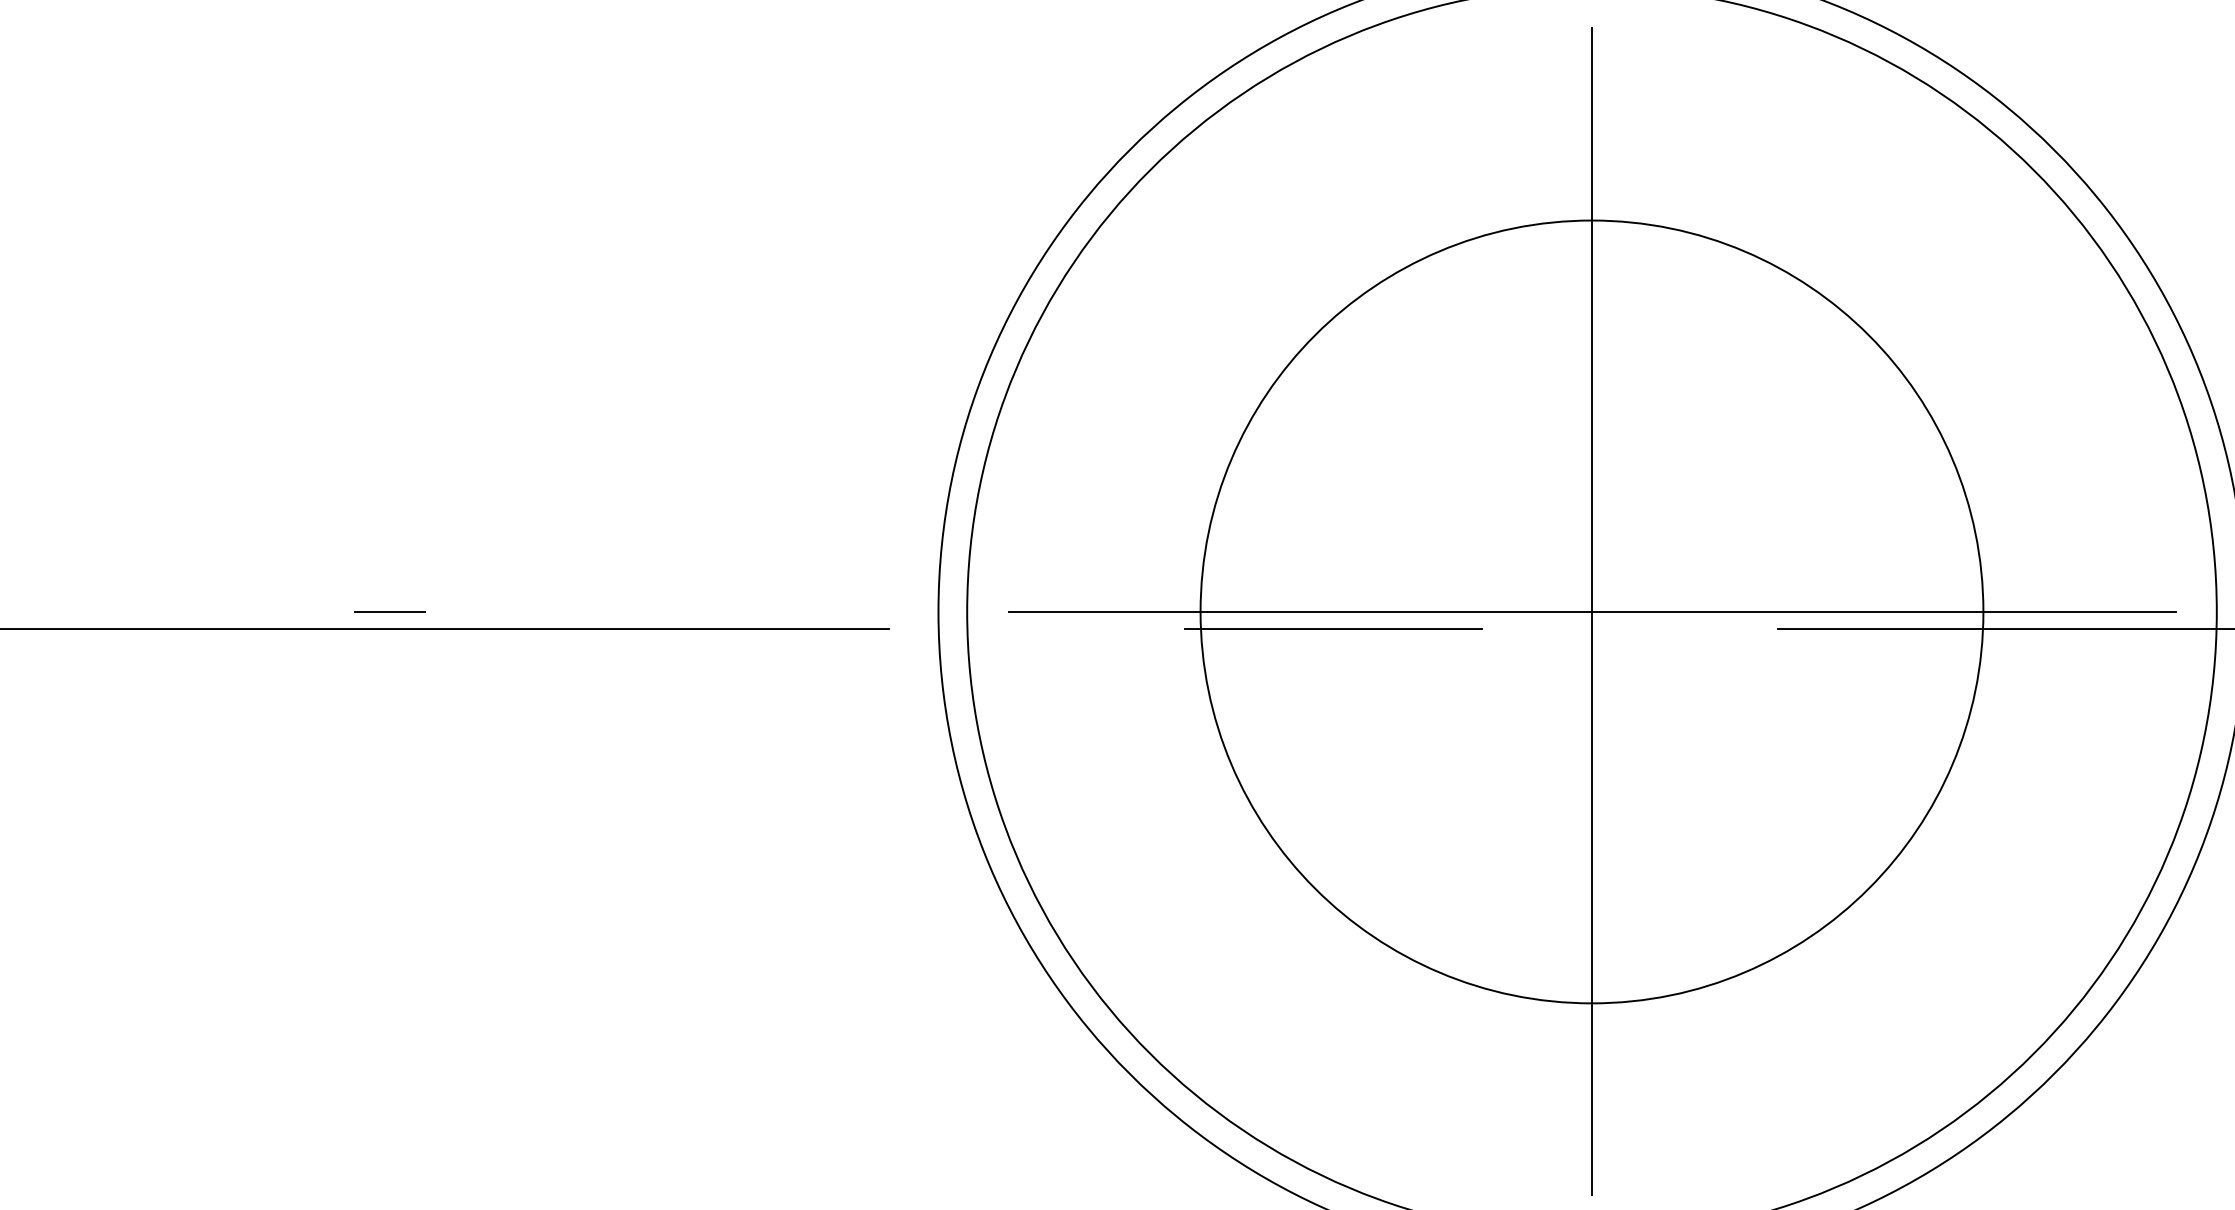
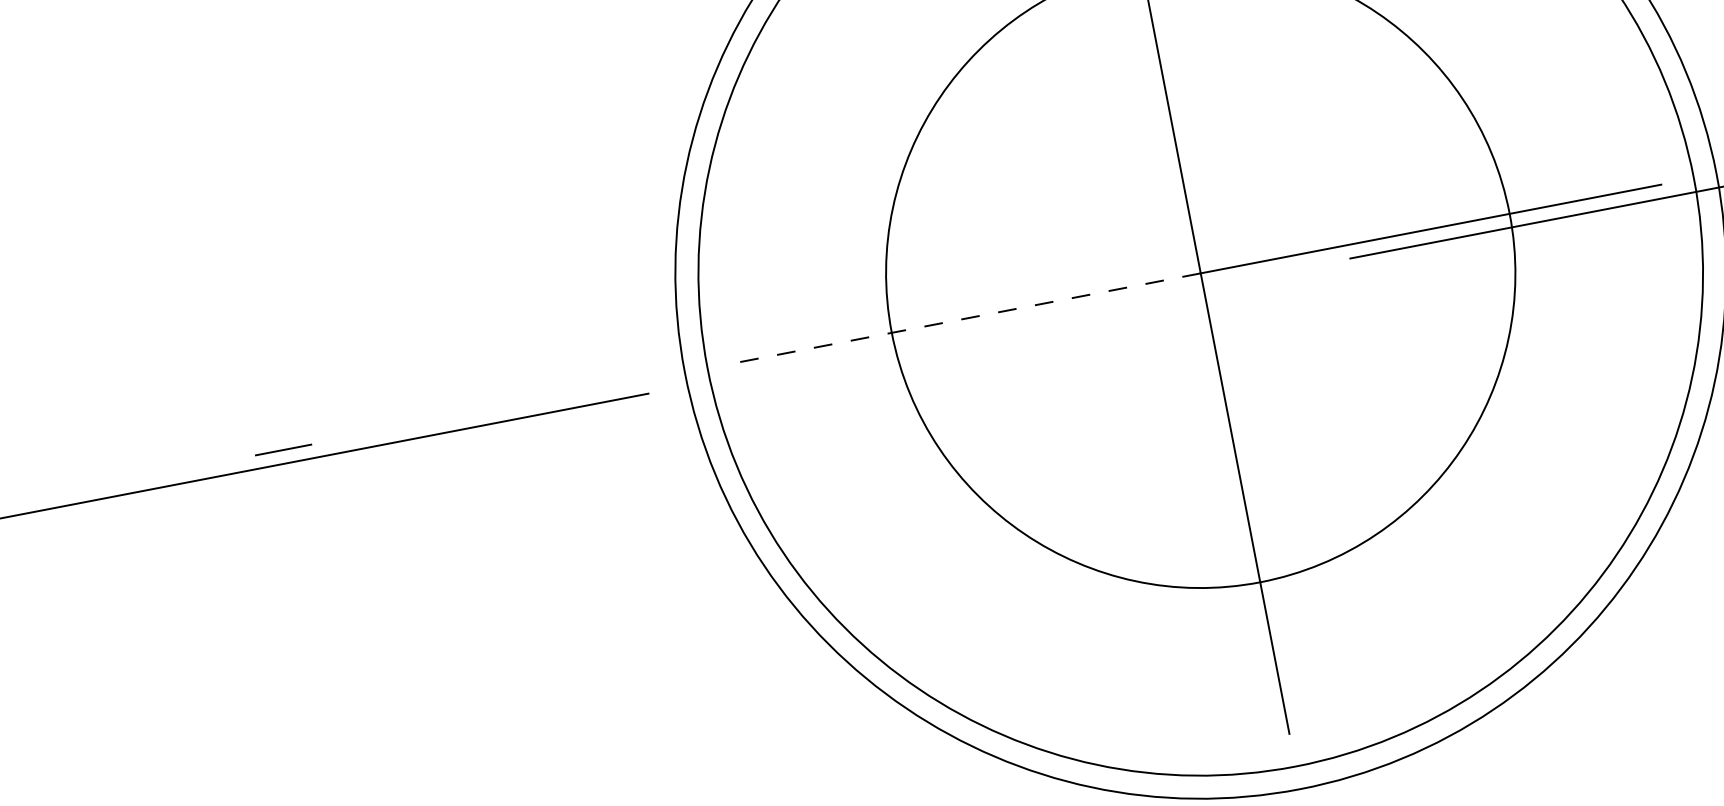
line: (389, 611) -> (283, 449), moved
line: (1300, 611) -> (970, 317), solid -> dashed
line: (1333, 628) -> (999, 325), removed

